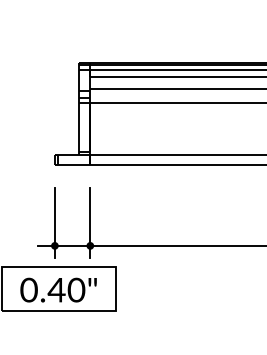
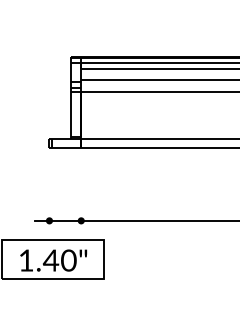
line: (54, 223) -> (49, 200), removed
line: (90, 223) -> (81, 200), removed
text: (29, 290) -> (26, 260), 0.40" -> 1.40"

